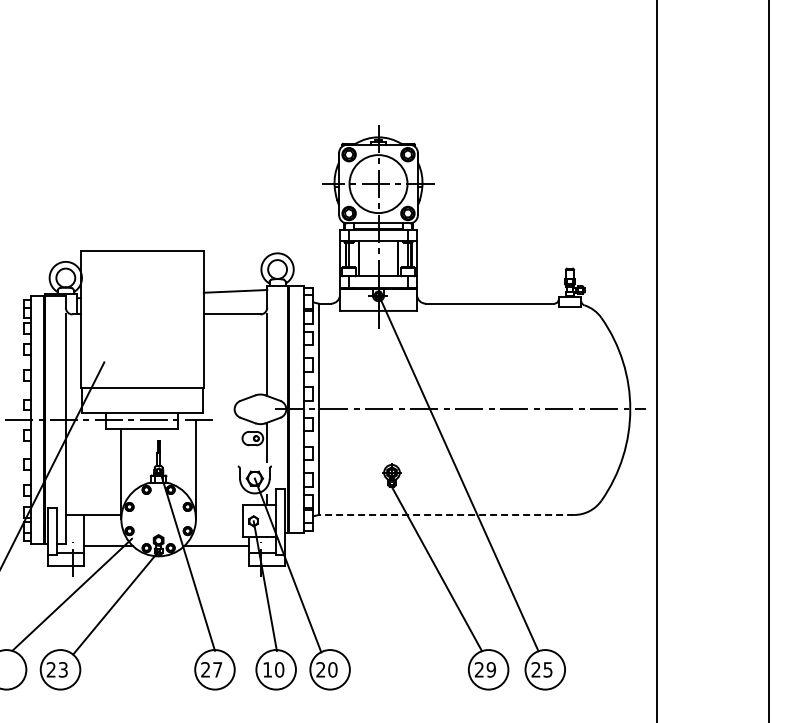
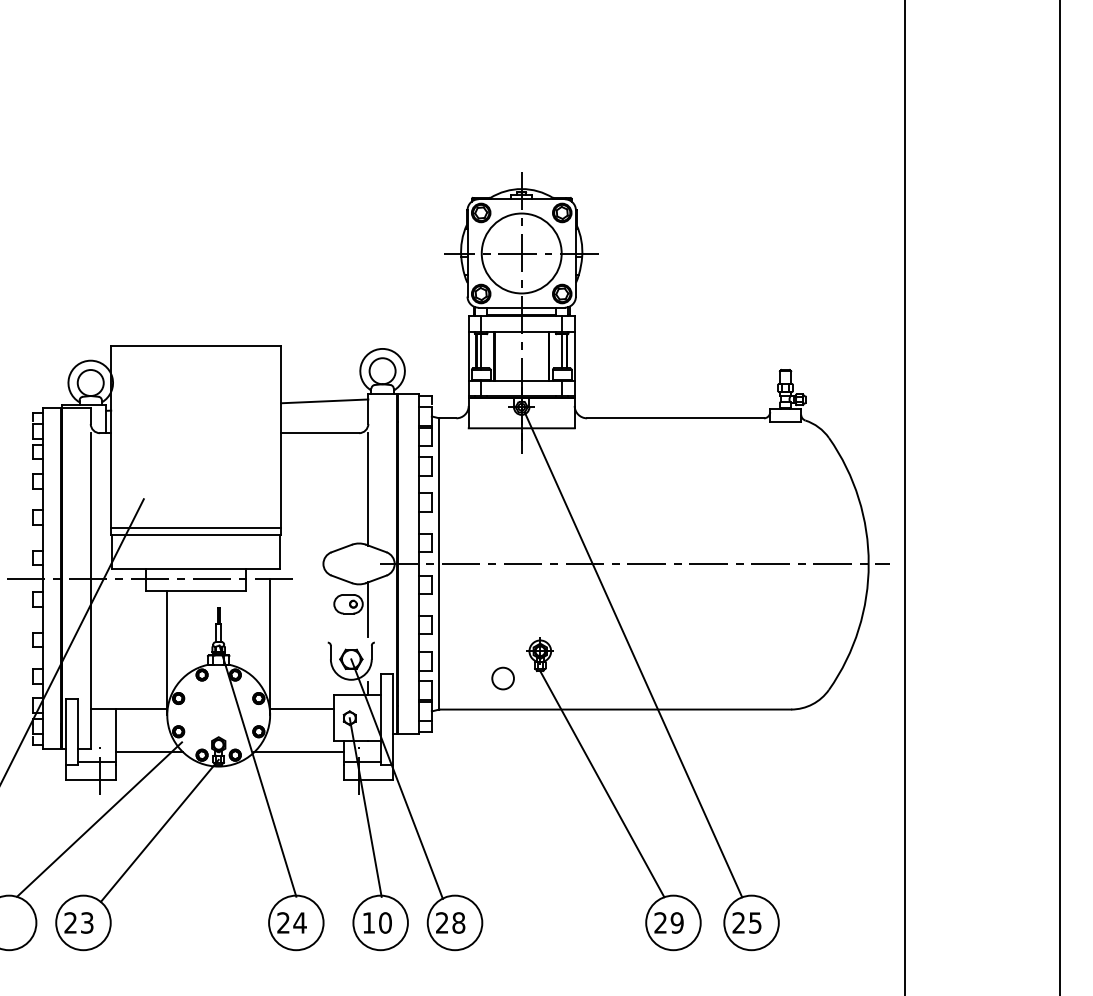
line: (141, 383) -> (195, 528), added
circle: (364, 492) -> (502, 678), added
line: (218, 514) -> (301, 708), added
line: (446, 515) -> (615, 710), dashed -> solid
text: (217, 669) -> (299, 922), 27 -> 24
text: (332, 669) -> (458, 922), 20 -> 28

